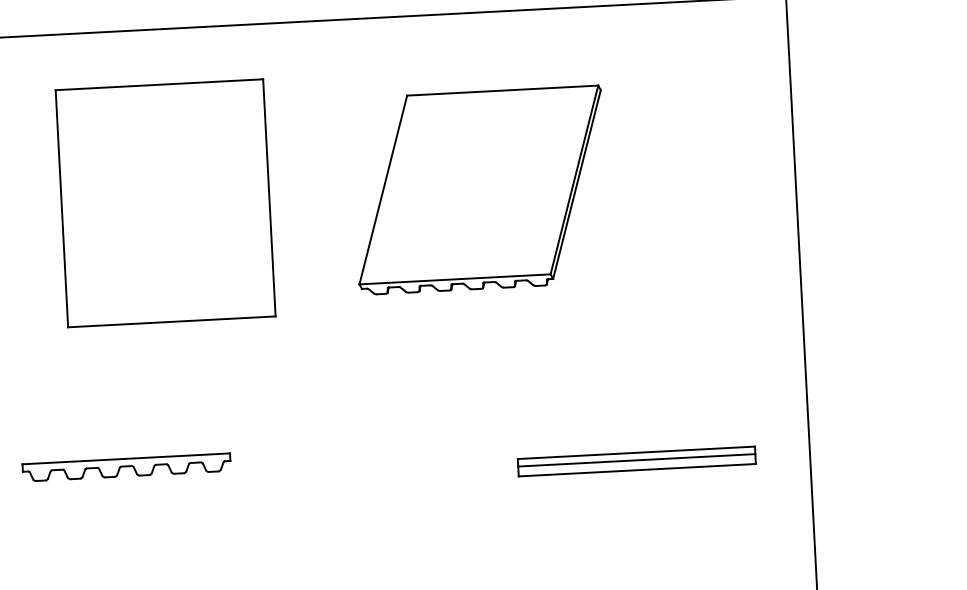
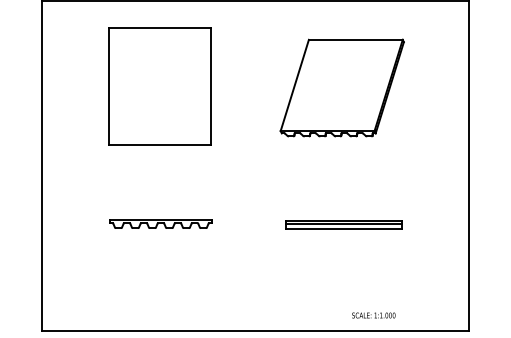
part: (478, 189) -> (341, 87), moved
part: (635, 460) -> (343, 224), moved
part: (125, 466) -> (160, 223), moved

